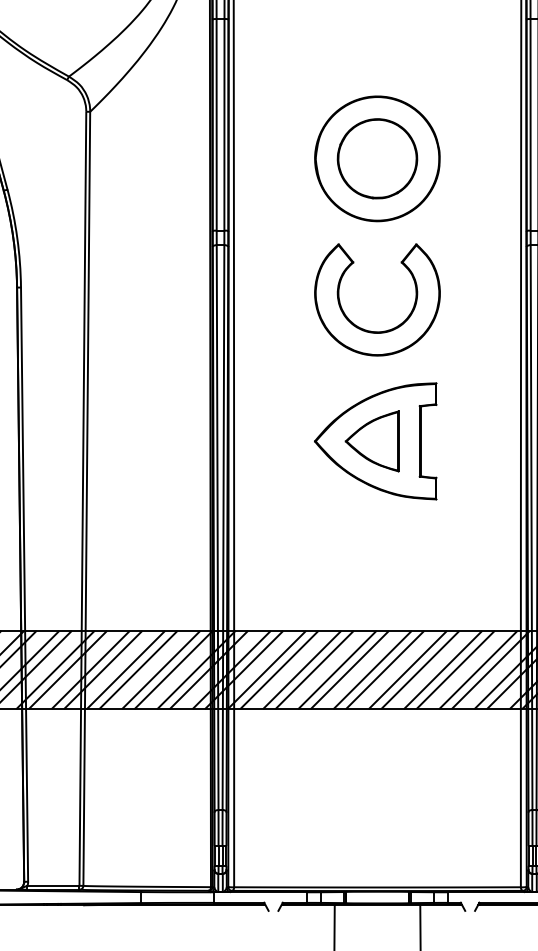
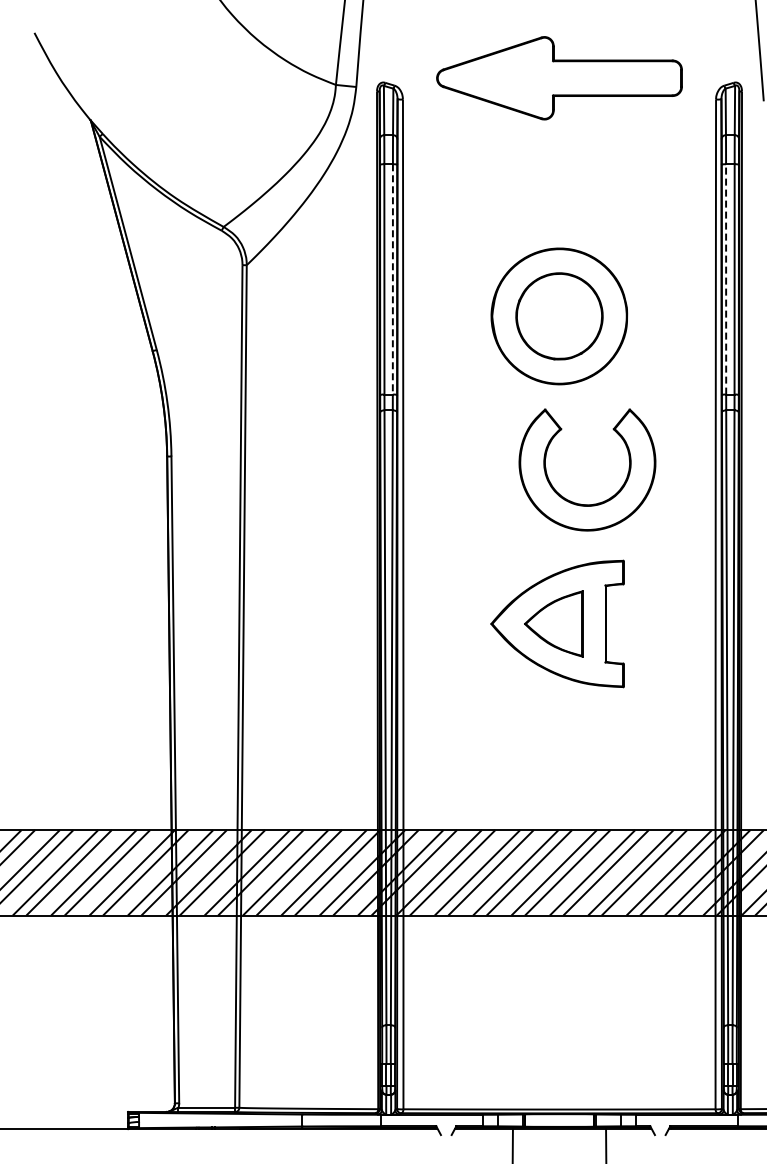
line: (224, 124) -> (392, 279), solid -> dashed
line: (530, 124) -> (726, 278), solid -> dashed
part: (383, 330) -> (593, 503), moved

